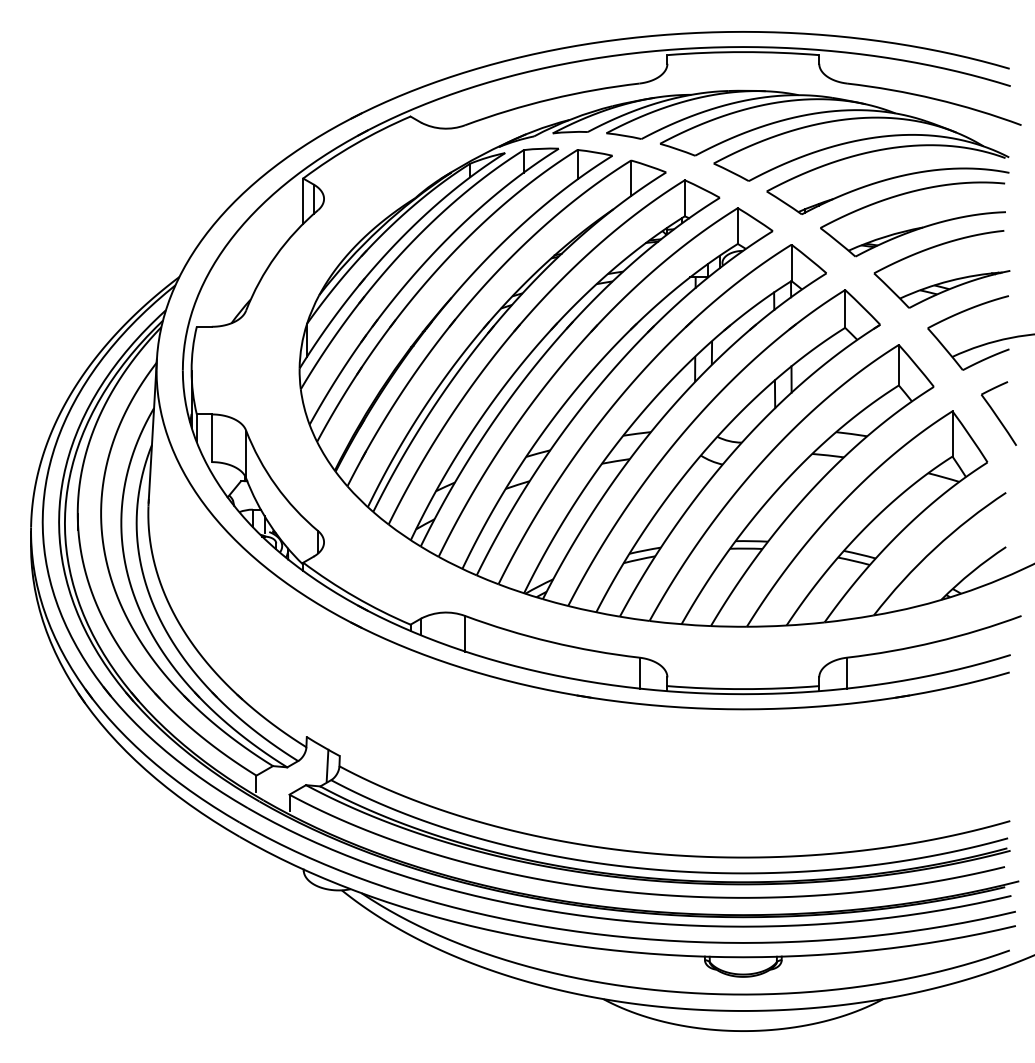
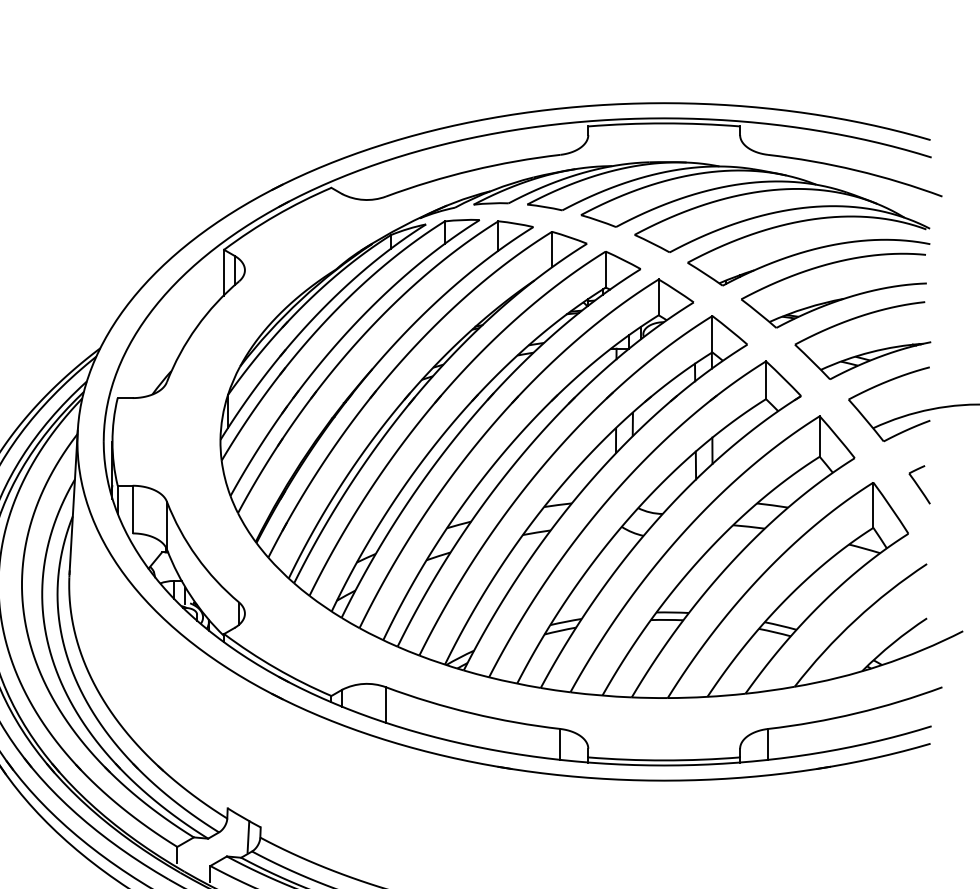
part: (998, 413) -> (919, 484), size x0.6

